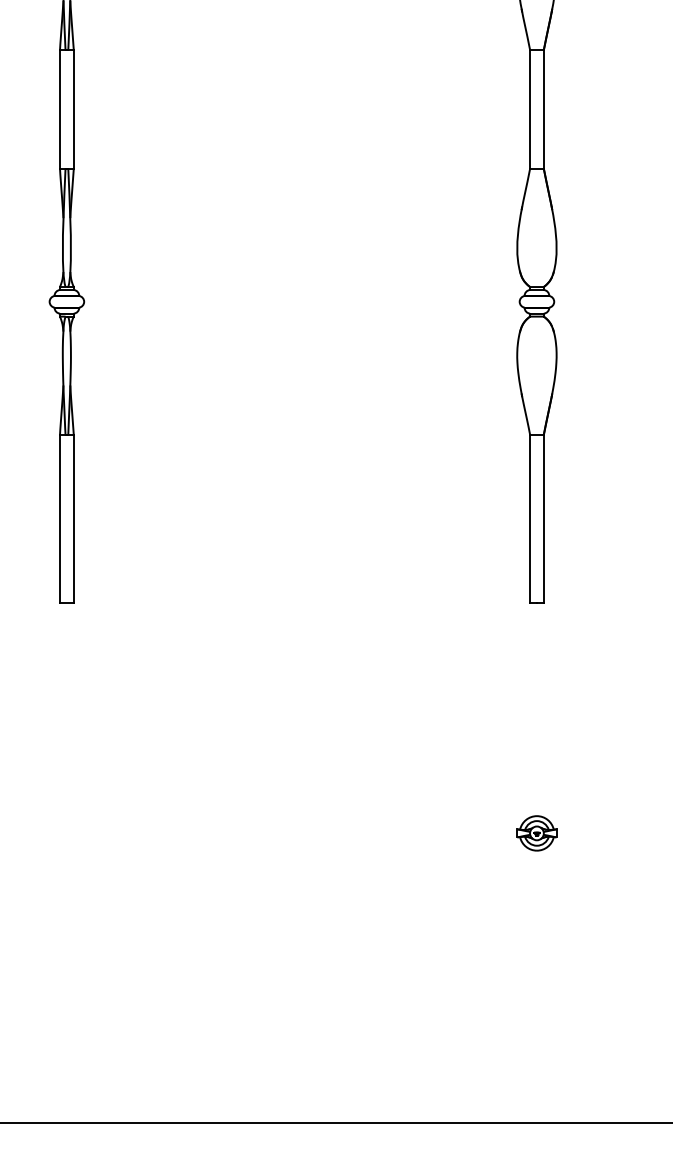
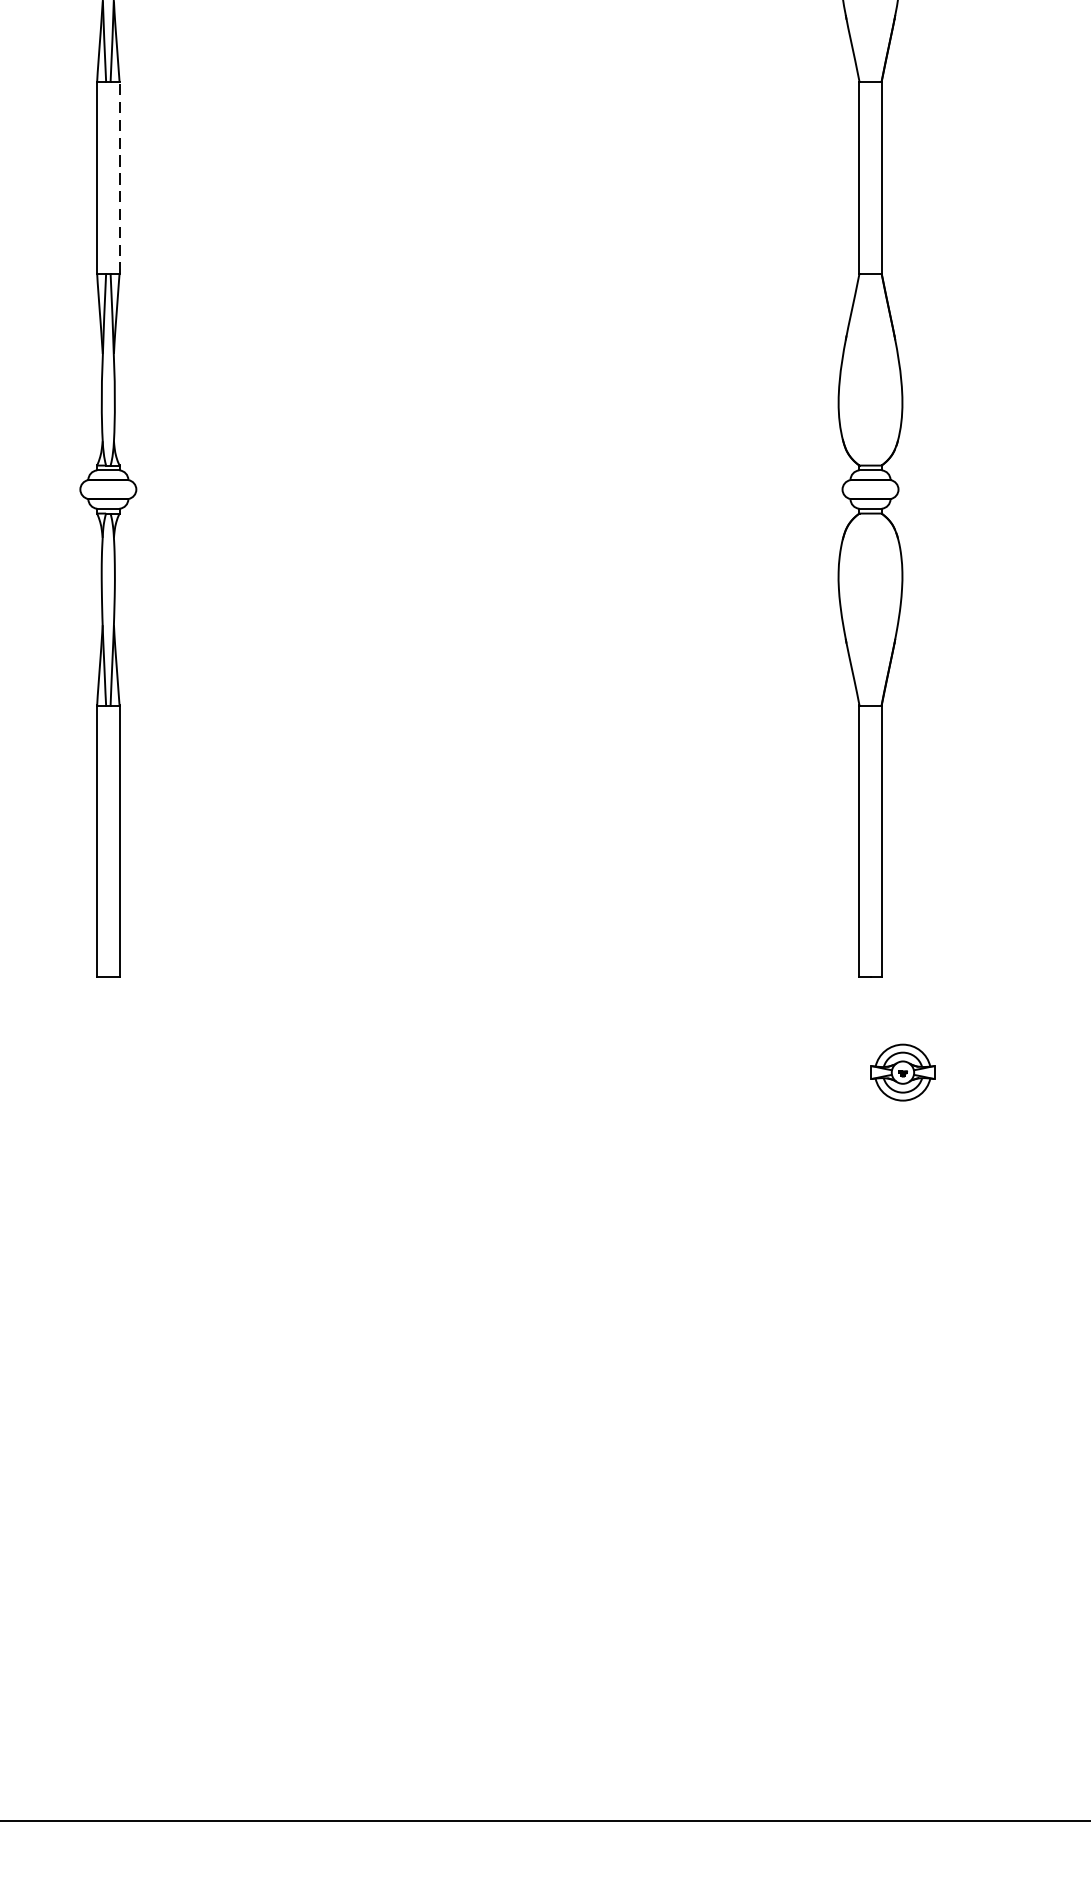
line: (73, 108) -> (119, 176), solid -> dashed
part: (536, 833) -> (902, 1072), moved

